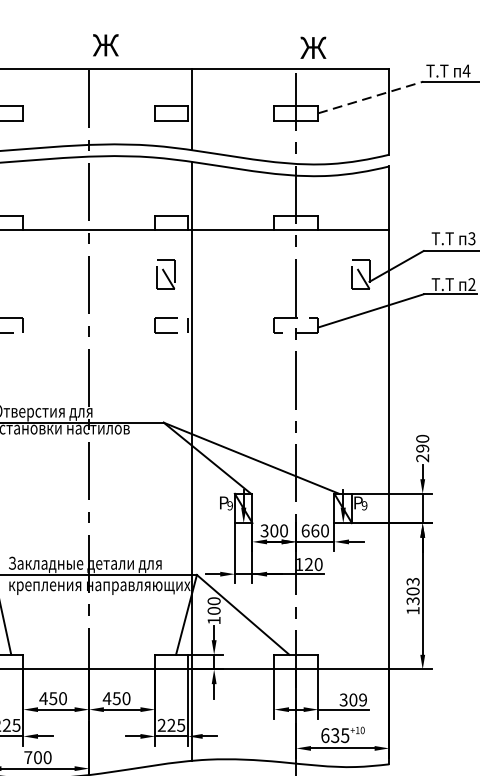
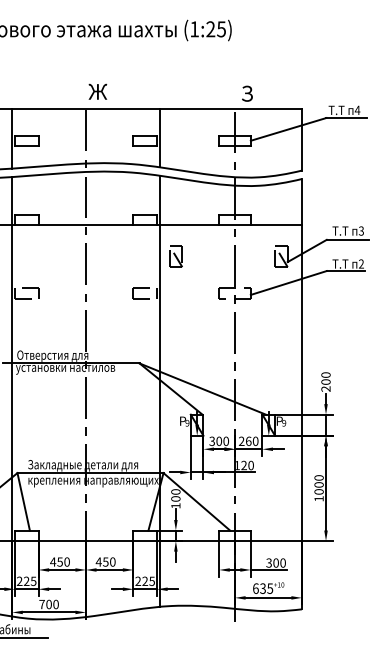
text: (313, 47) -> (247, 93), Ж -> З
line: (371, 97) -> (289, 129), dashed -> solid
part: (164, 274) -> (175, 256), moved
text: (422, 447) -> (325, 381), 290 -> 200
text: (305, 529) -> (241, 440), 660 -> 260
text: (412, 590) -> (318, 484), 1303 -> 1000
text: (362, 699) -> (282, 562), 309 -> 300

